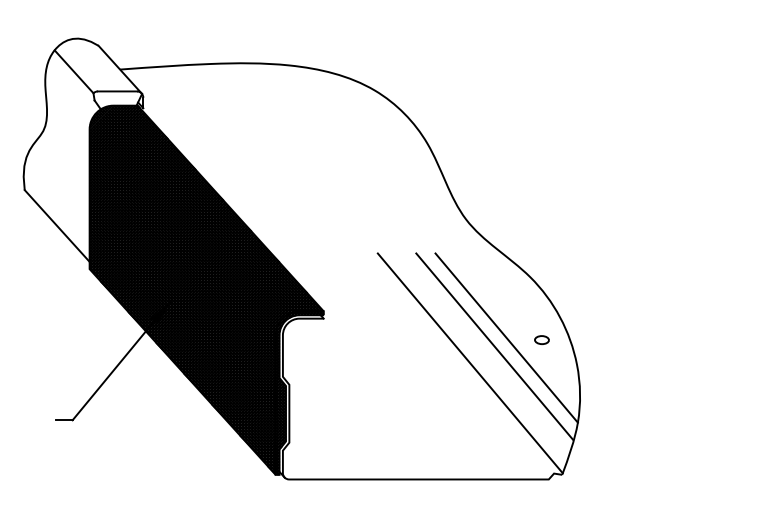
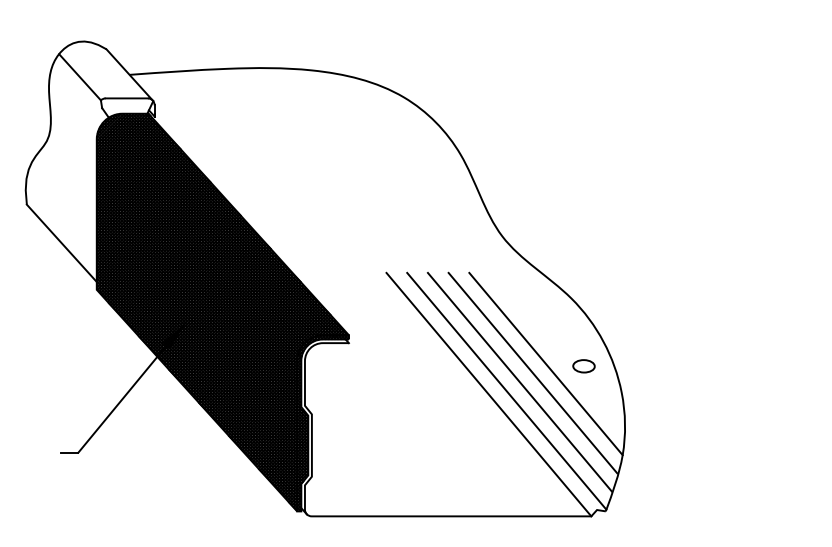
part: (541, 339) -> (583, 365), size x1.43
line: (482, 354) -> (519, 381), added
line: (453, 366) -> (488, 394), added

